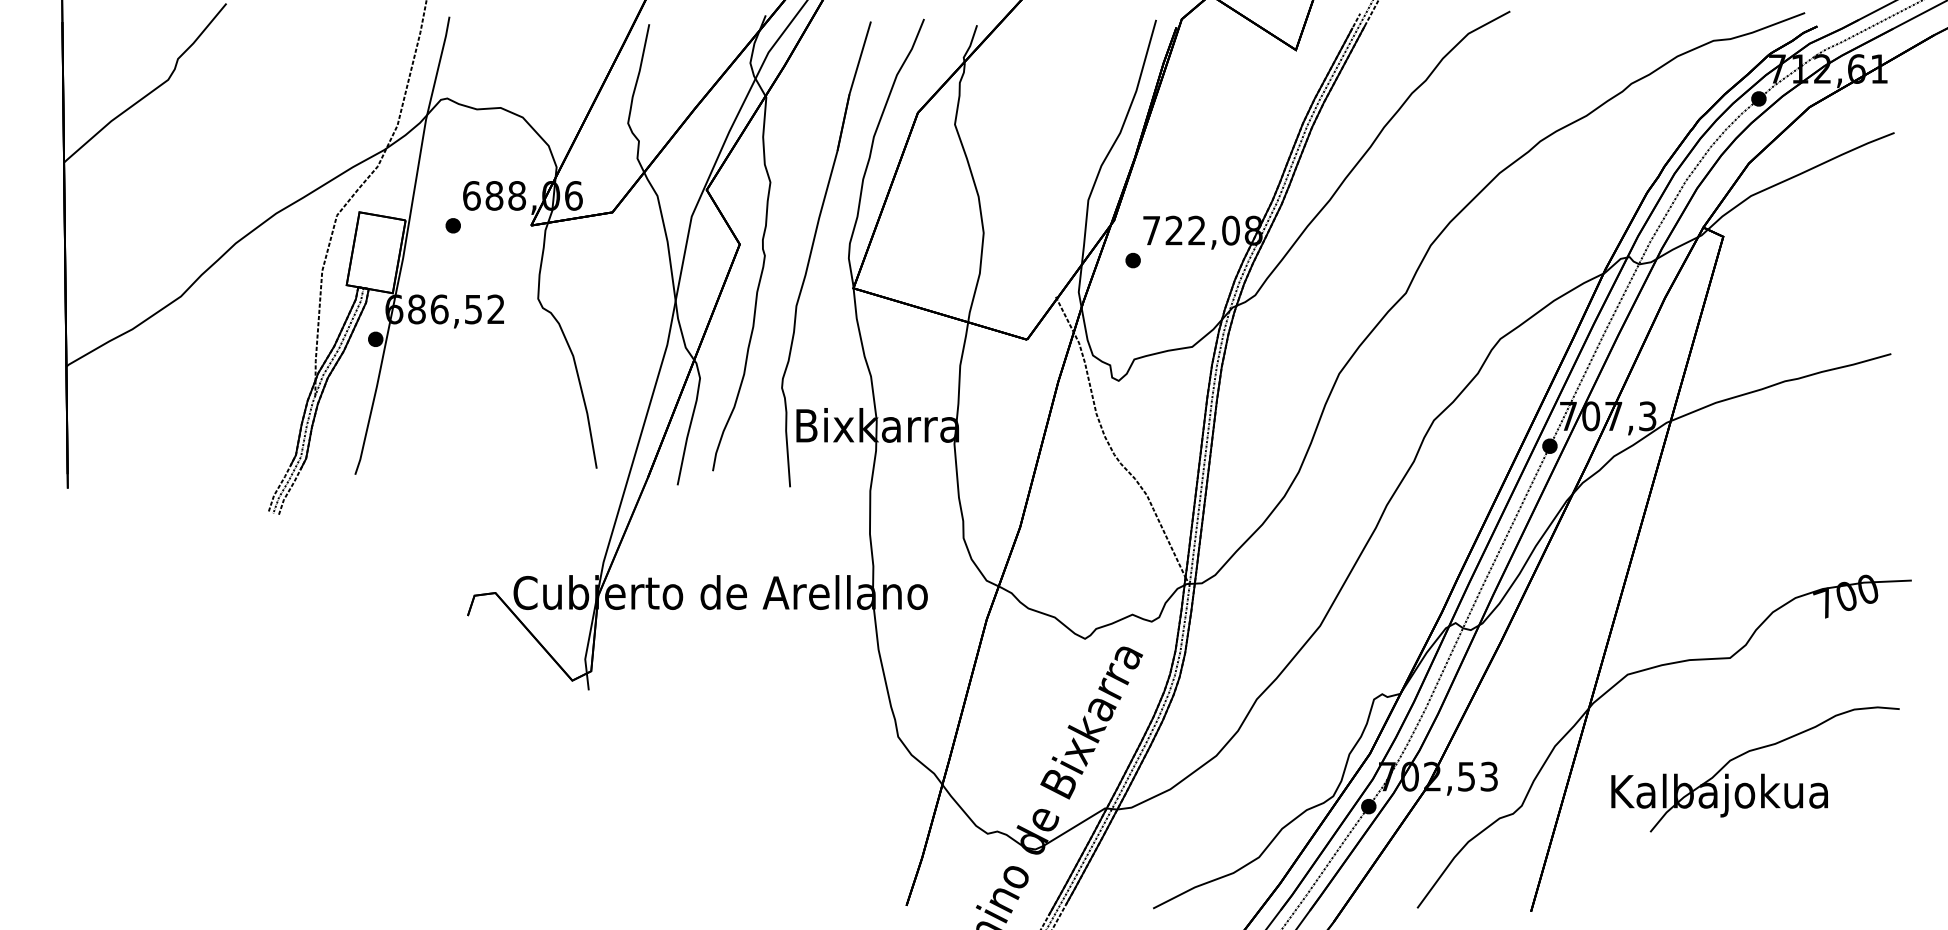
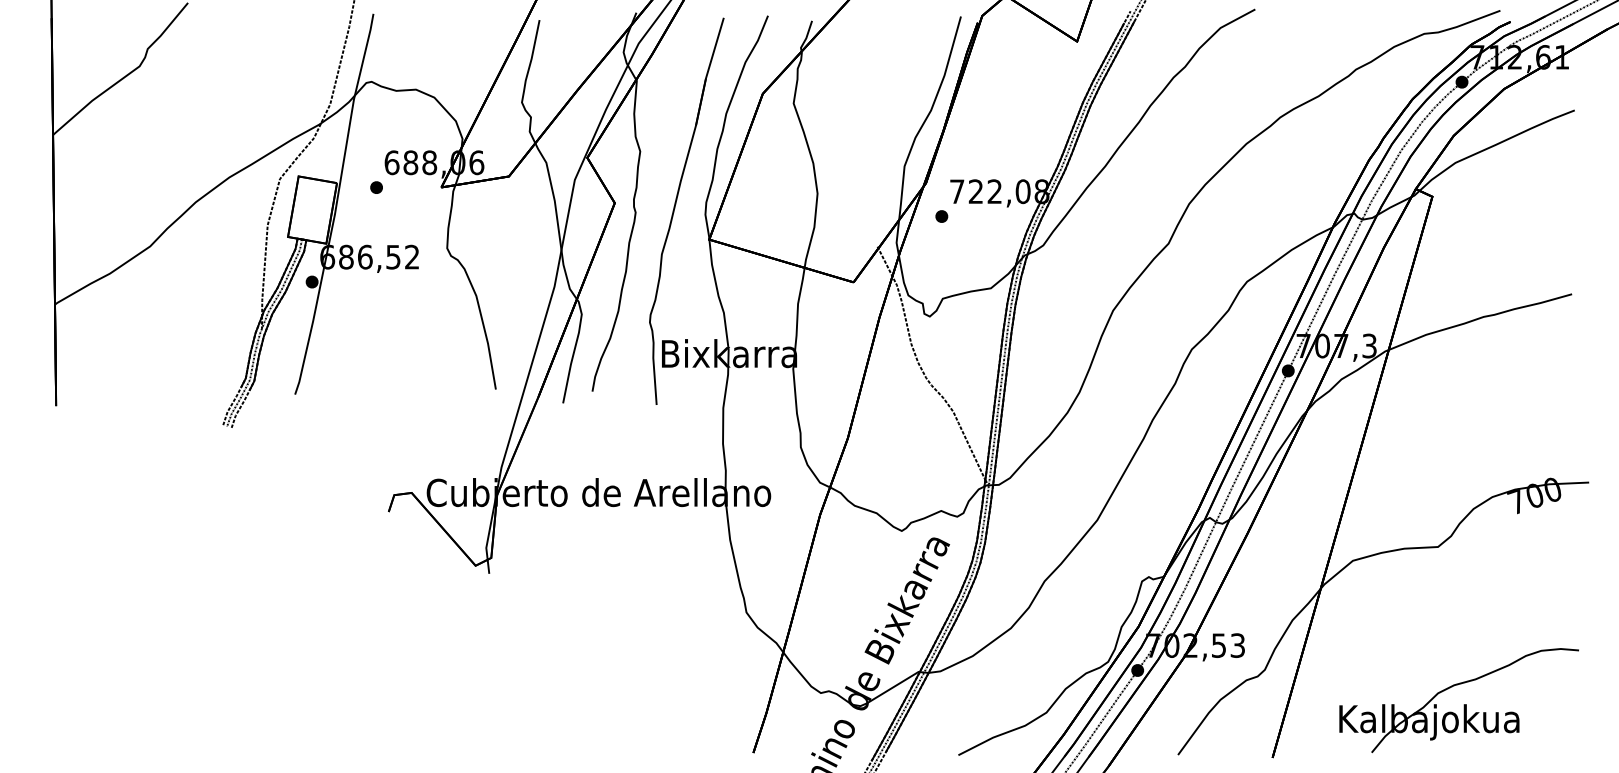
part: (1760, 774) -> (1463, 704), moved

